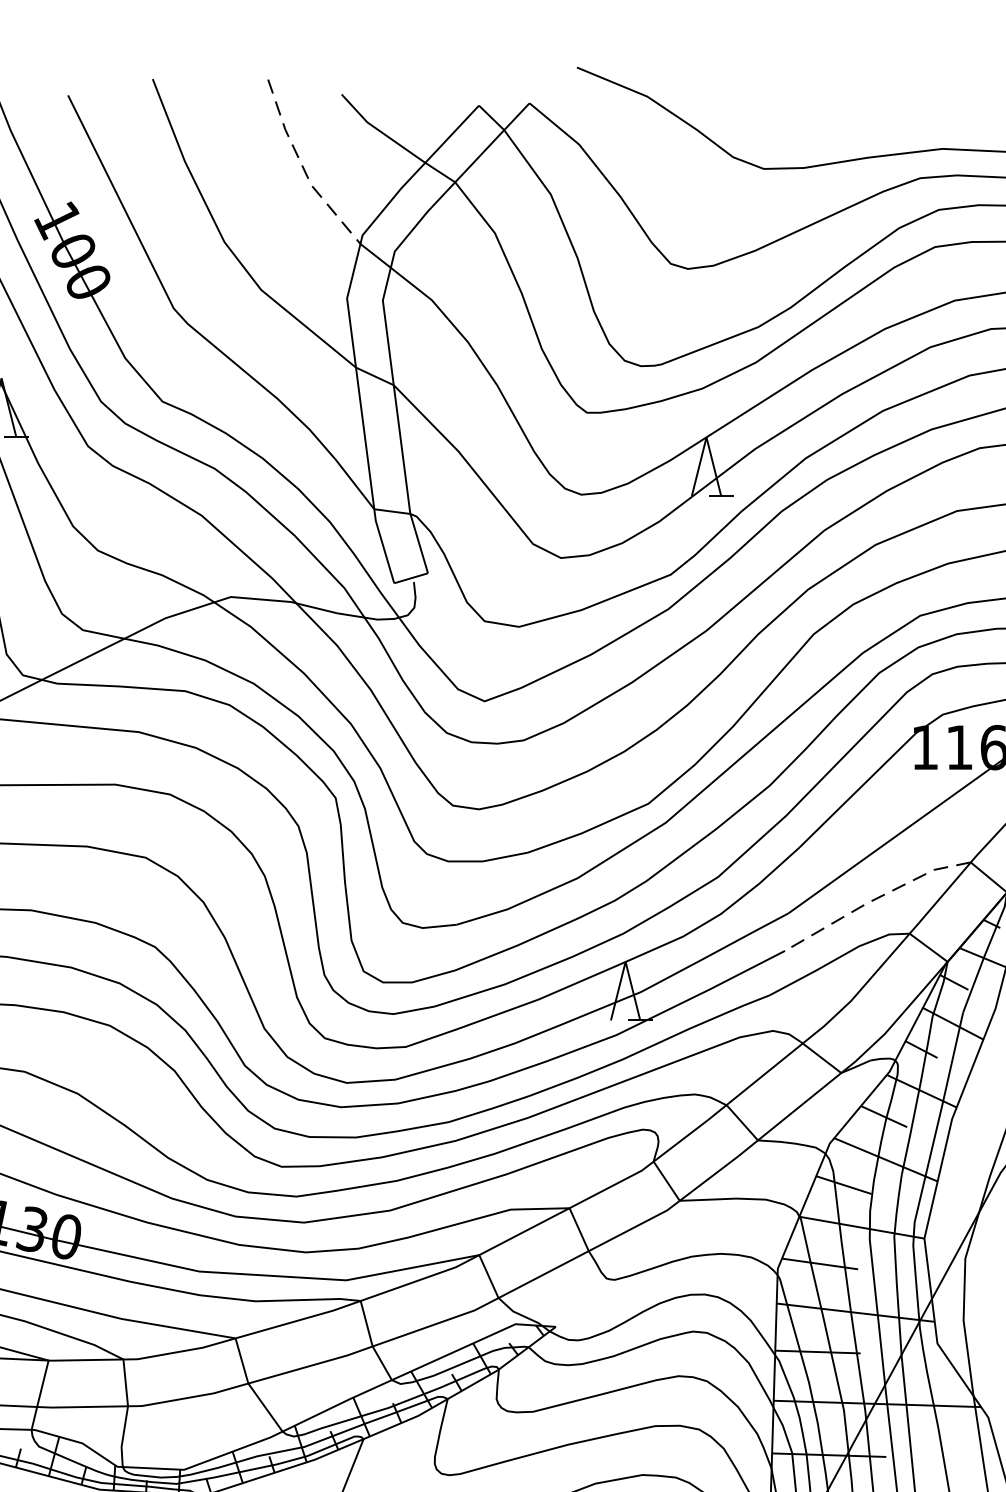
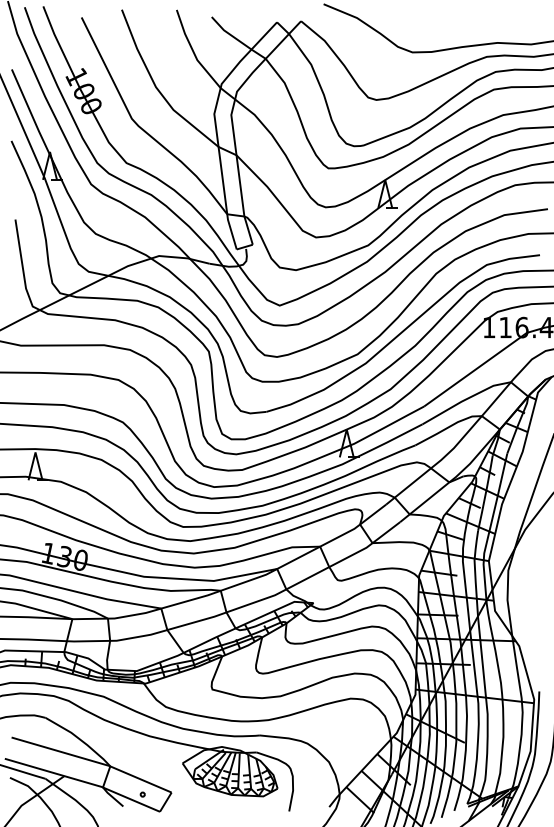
line: (303, 169) -> (193, 52), dashed -> solid
line: (875, 898) -> (465, 399), dashed -> solid

